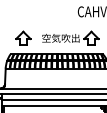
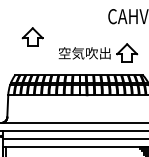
part: (23, 37) -> (32, 36), moved

